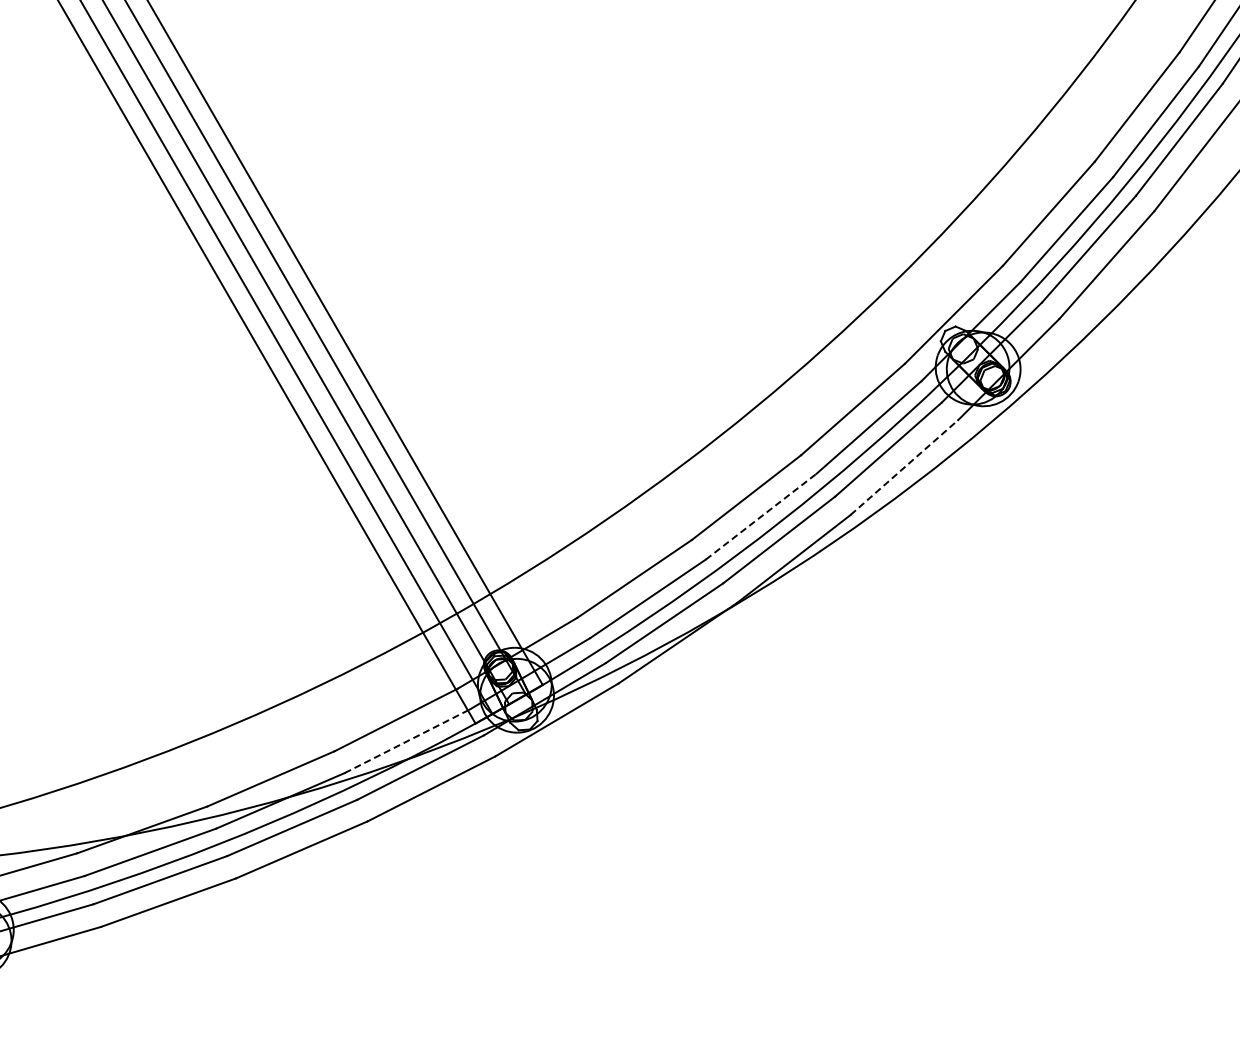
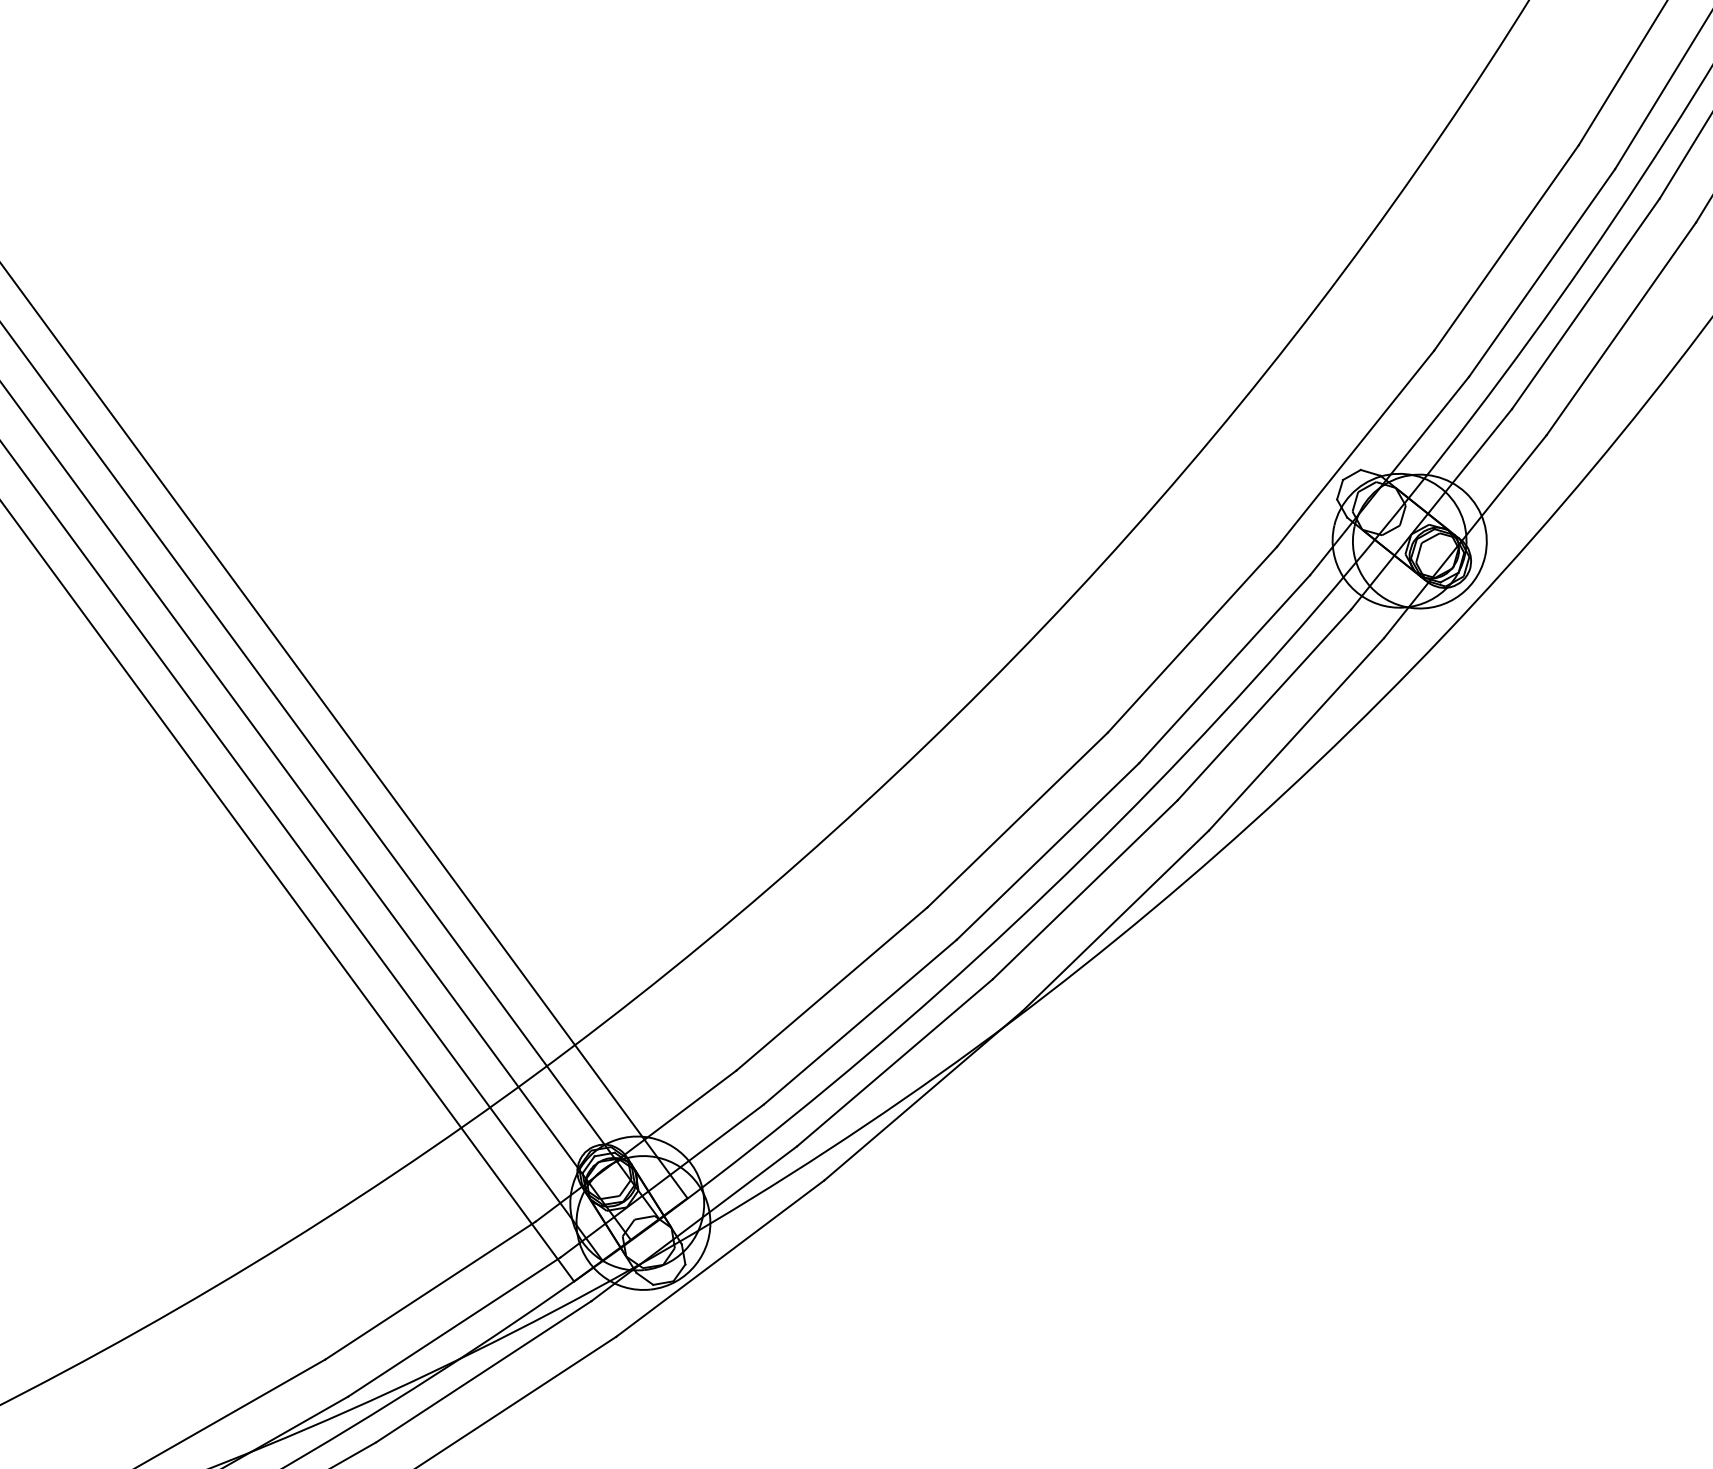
line: (904, 467) -> (1296, 734), dashed -> solid
line: (761, 516) -> (1048, 851), dashed -> solid
line: (407, 741) -> (454, 1327), dashed -> solid

